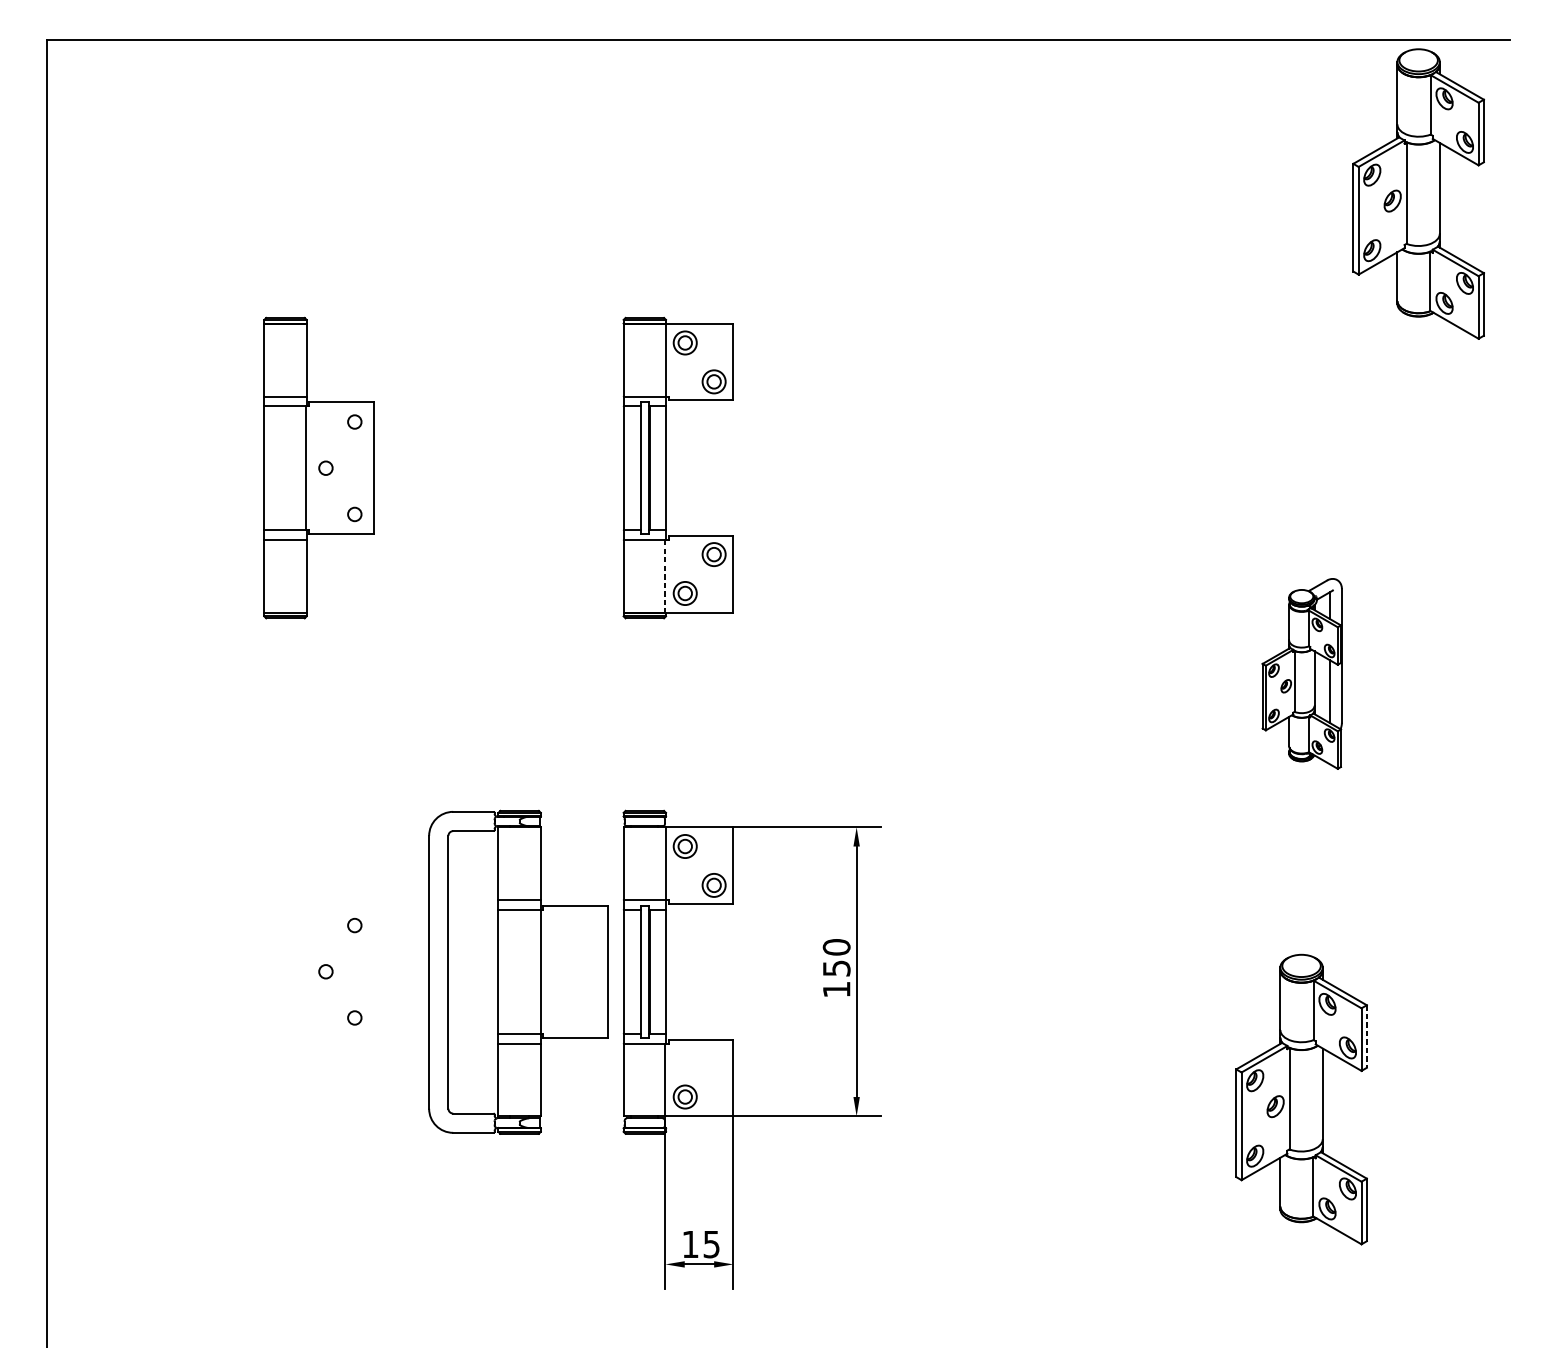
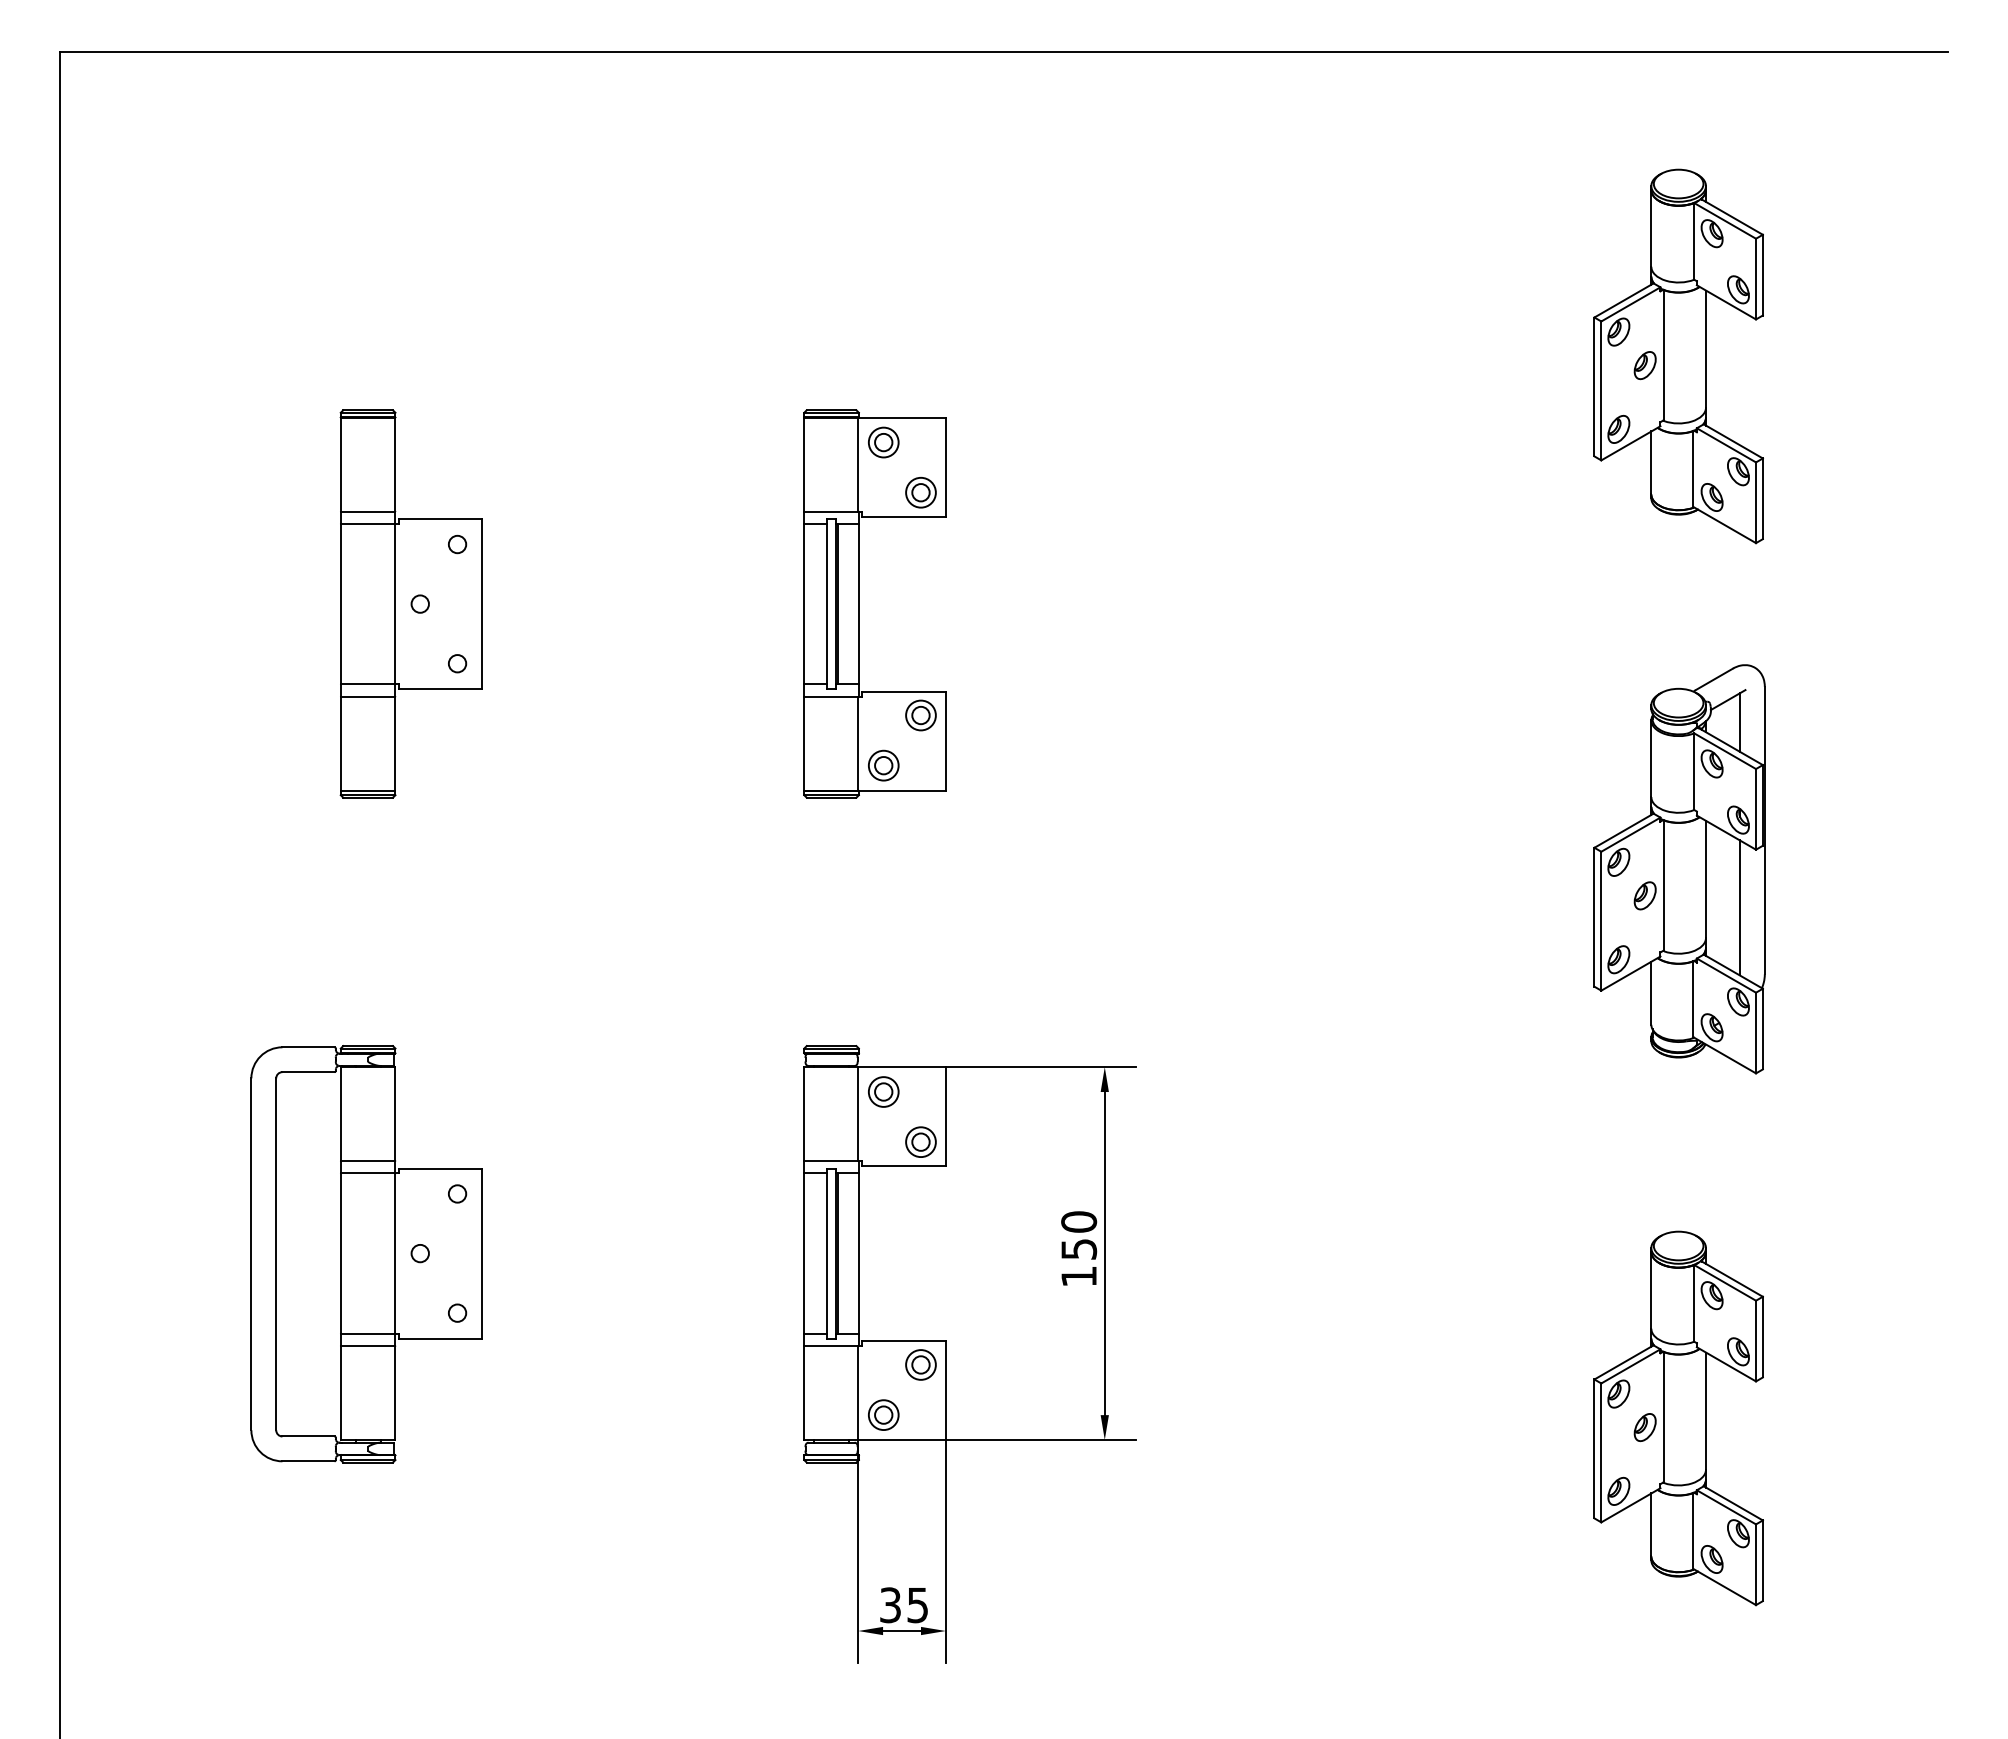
part: (1418, 194) -> (1678, 356), moved
line: (665, 576) -> (858, 743), dashed -> solid
part: (1302, 674) -> (1679, 869), size x1.67
part: (518, 972) -> (366, 1254), moved
line: (1366, 1036) -> (1762, 1337), dashed -> solid
part: (713, 1057) -> (920, 1364), added
text: (690, 1244) -> (890, 1605), 15 -> 35

